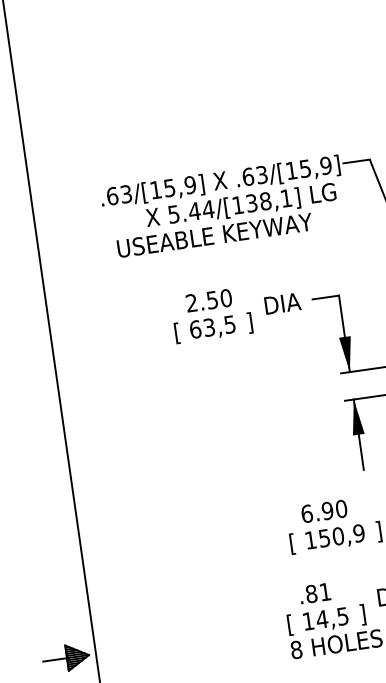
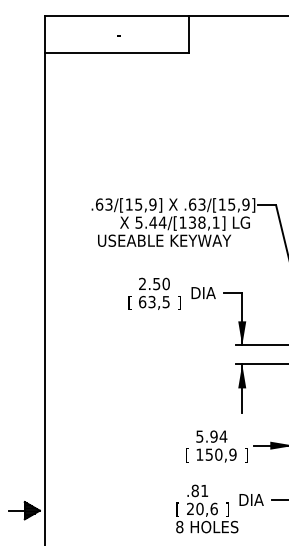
text: (323, 511) -> (211, 436), 6.90 -> 5.94
text: (325, 618) -> (202, 508), 14,5 -> 20,6

